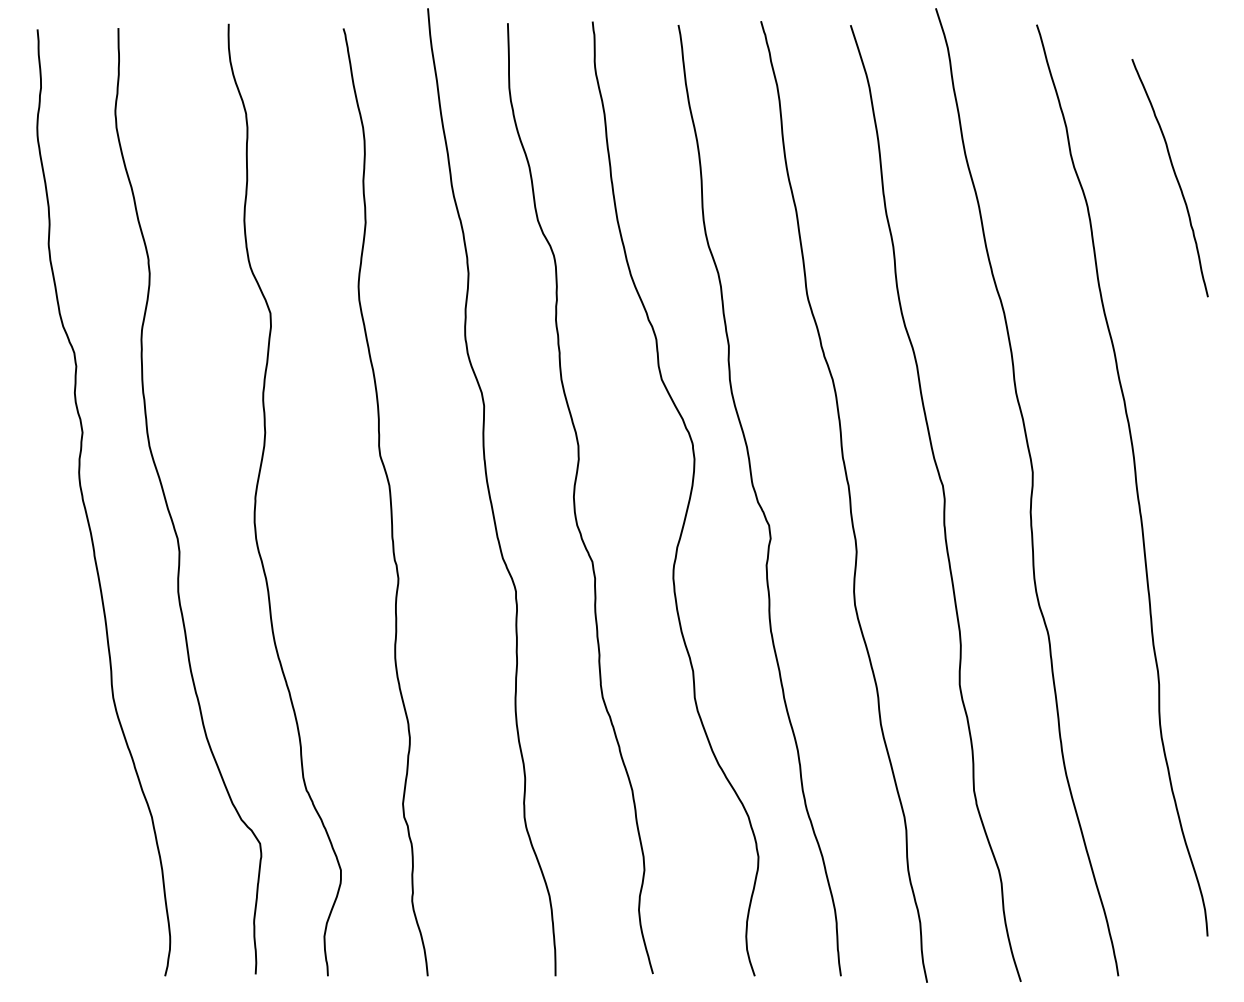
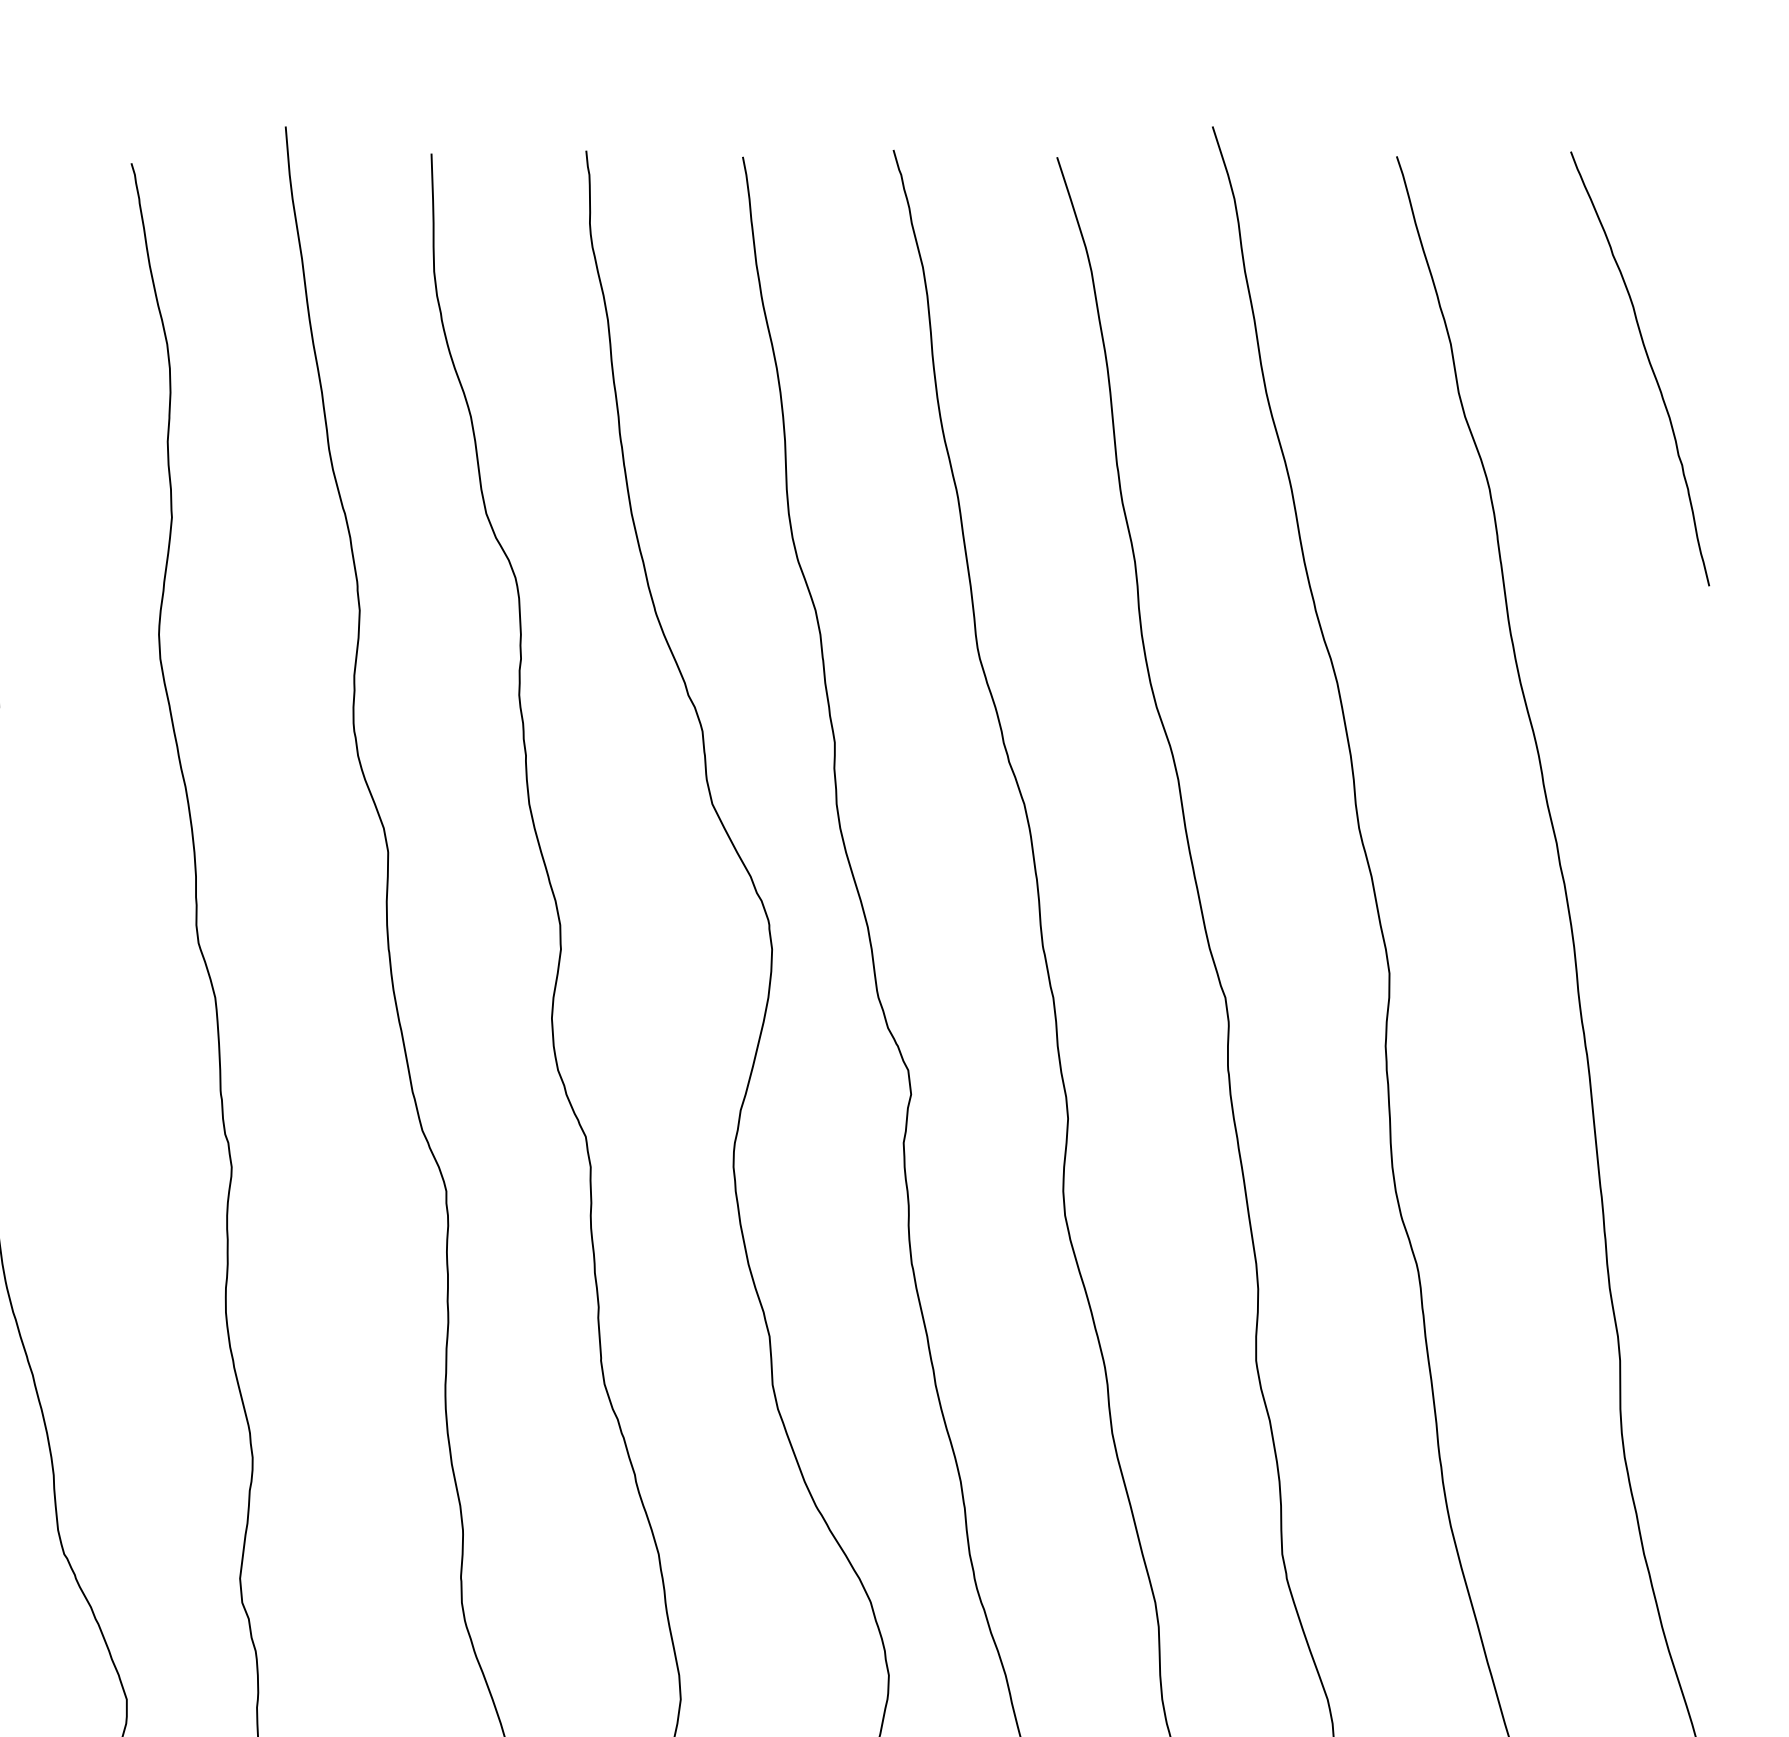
curve: (1174, 175) -> (1648, 364), moved

